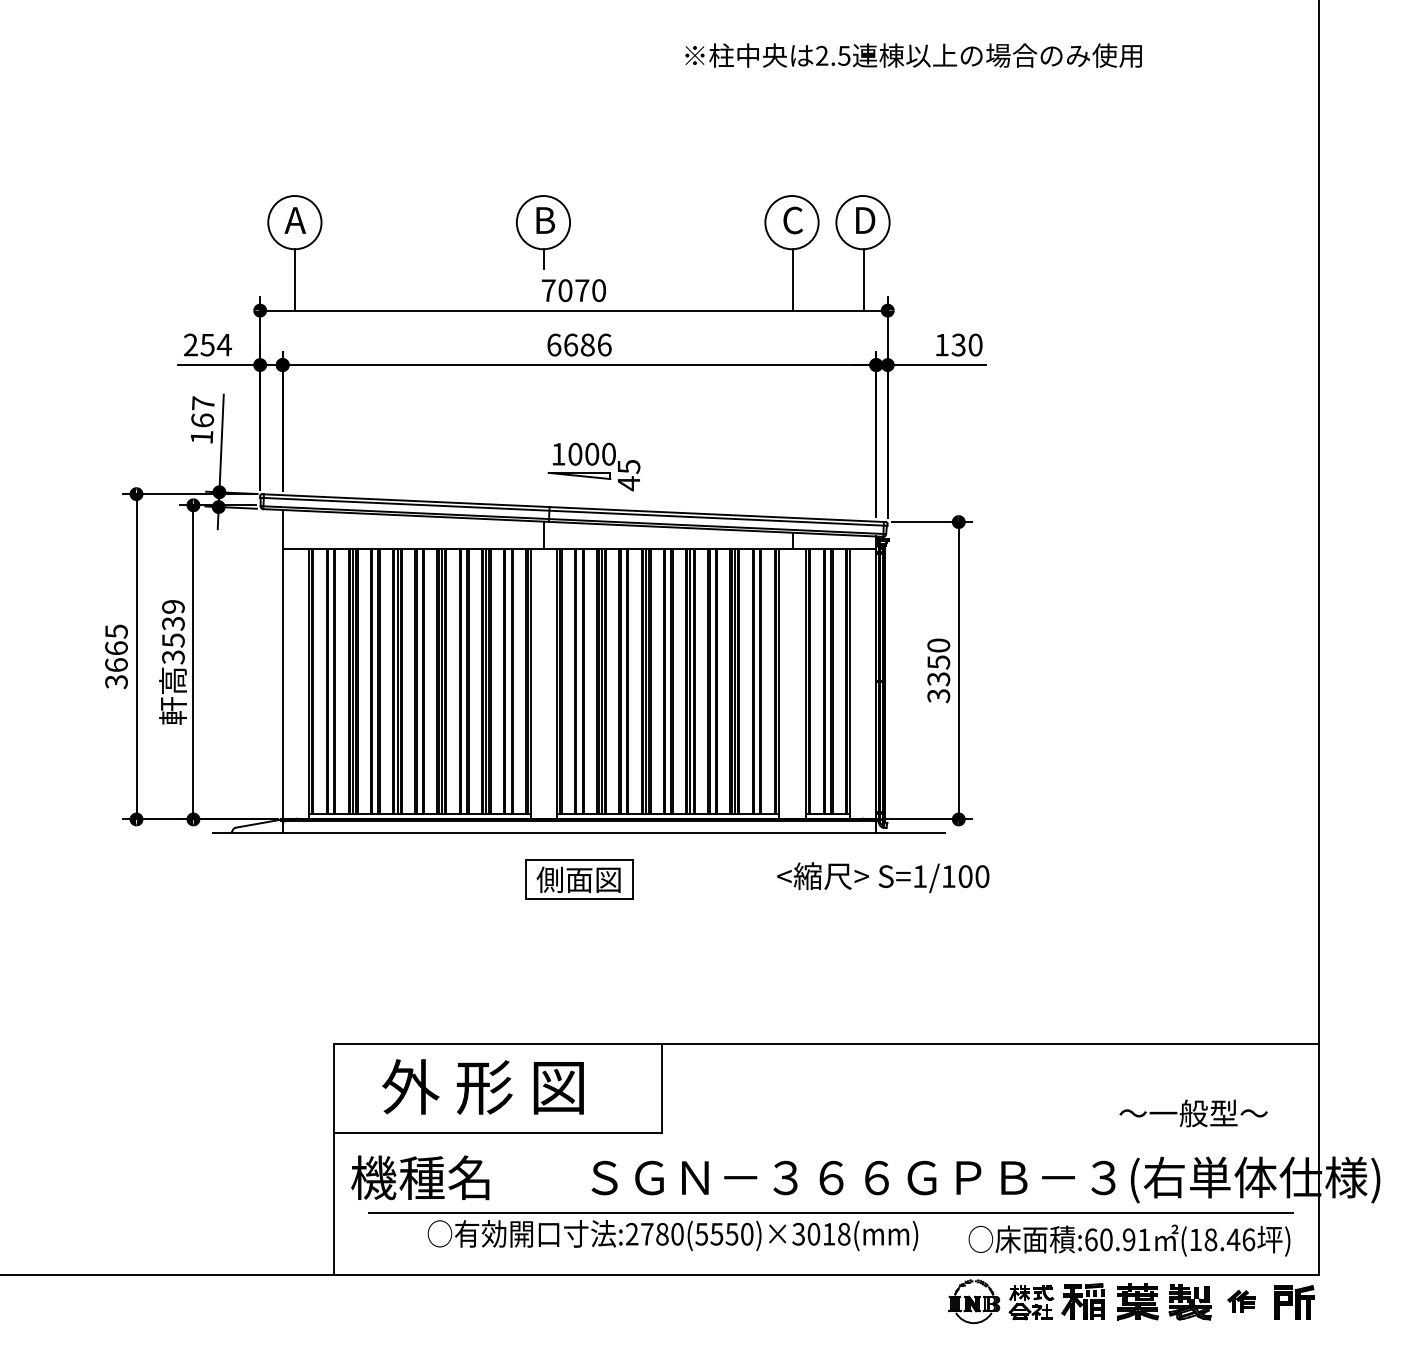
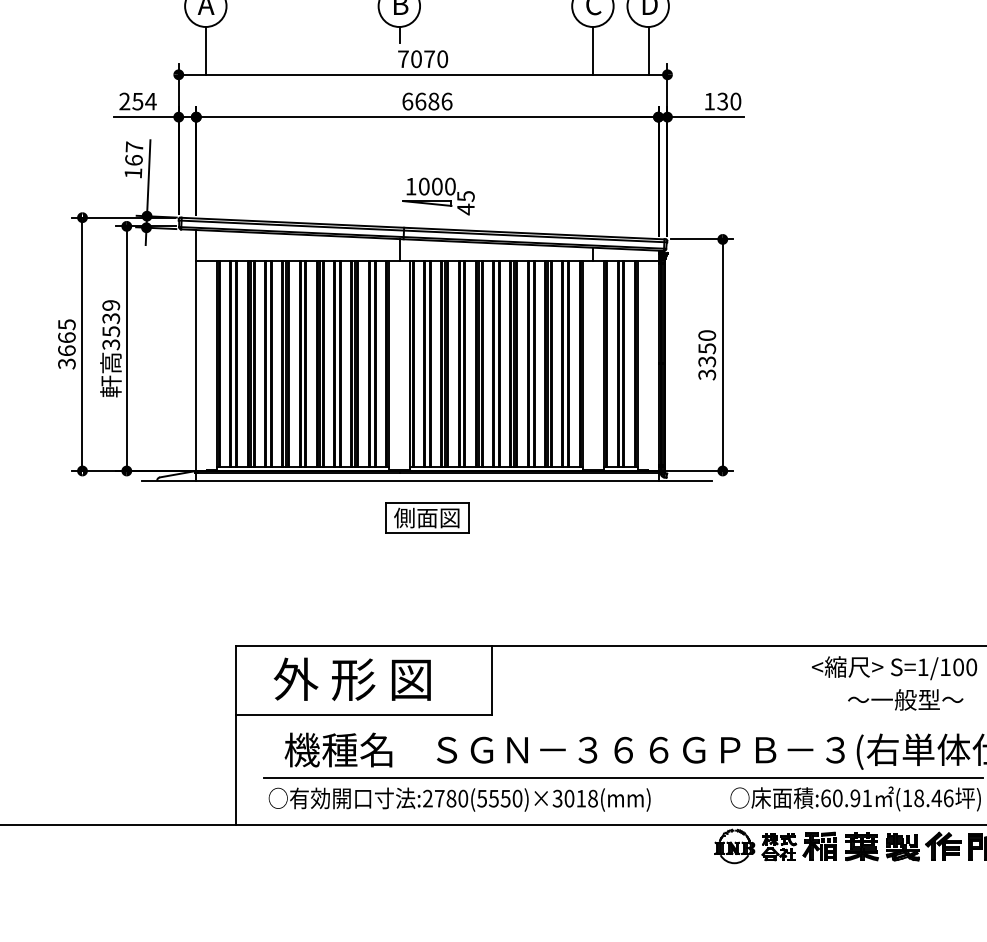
text: (883, 877) -> (894, 668), moved
text: (420, 1177) -> (338, 749), moved
text: (672, 1235) -> (459, 799), moved
part: (1241, 1301) -> (942, 846), size x1.67

